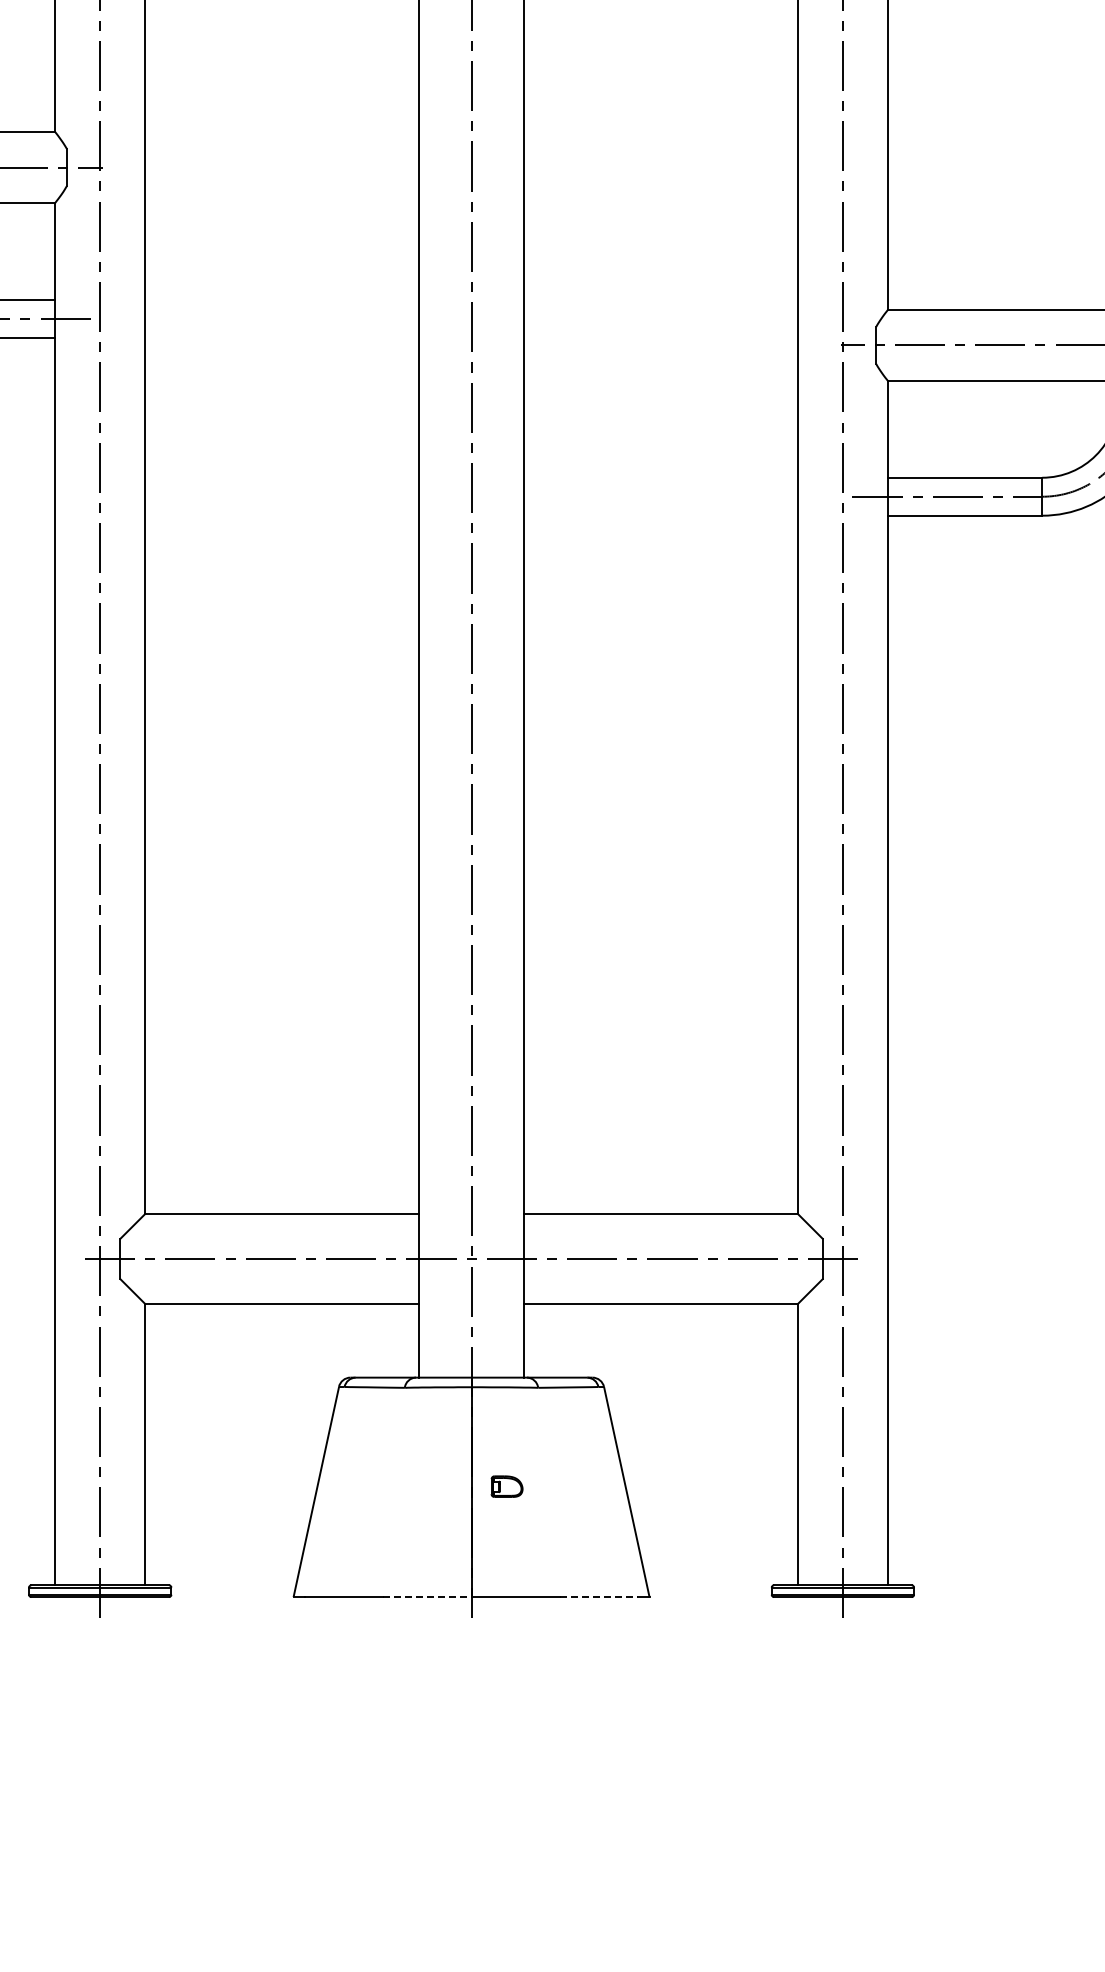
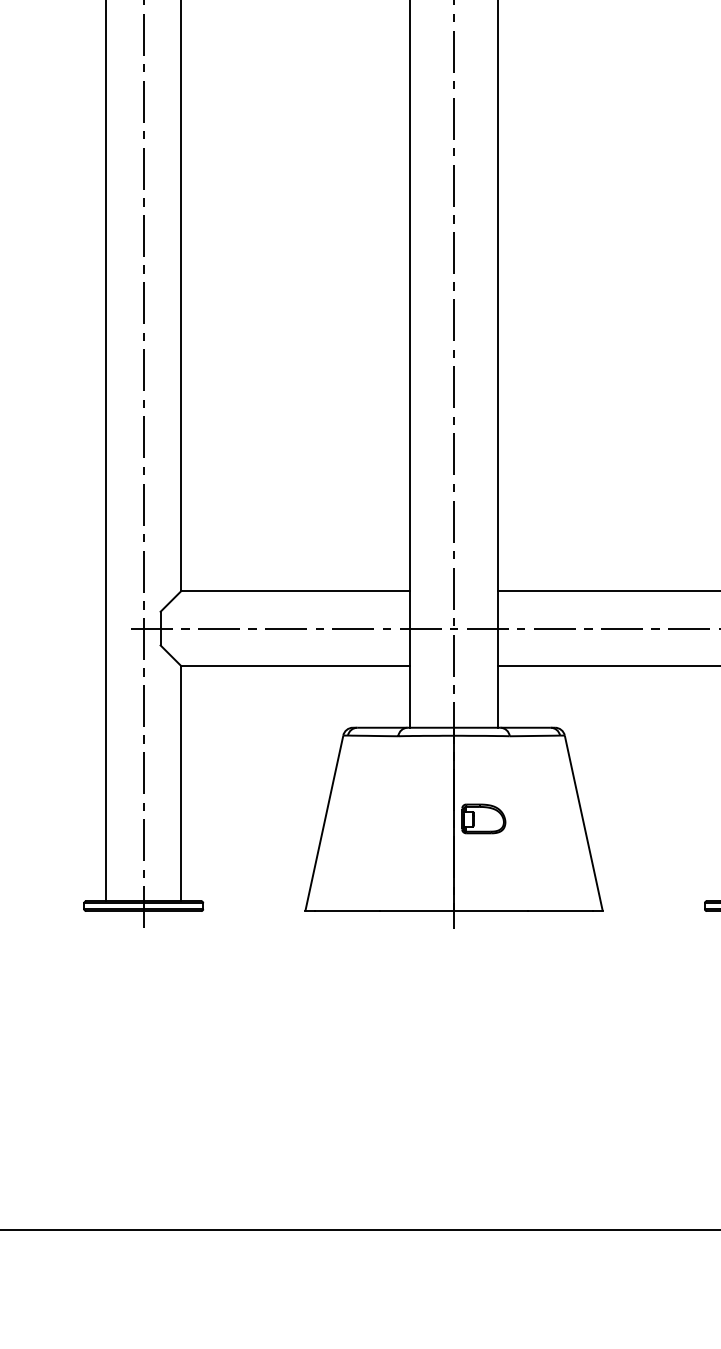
part: (506, 1486) -> (483, 818), size x1.67
line: (427, 1597) -> (417, 911), dashed -> solid
line: (598, 1597) -> (560, 911), dashed -> solid

